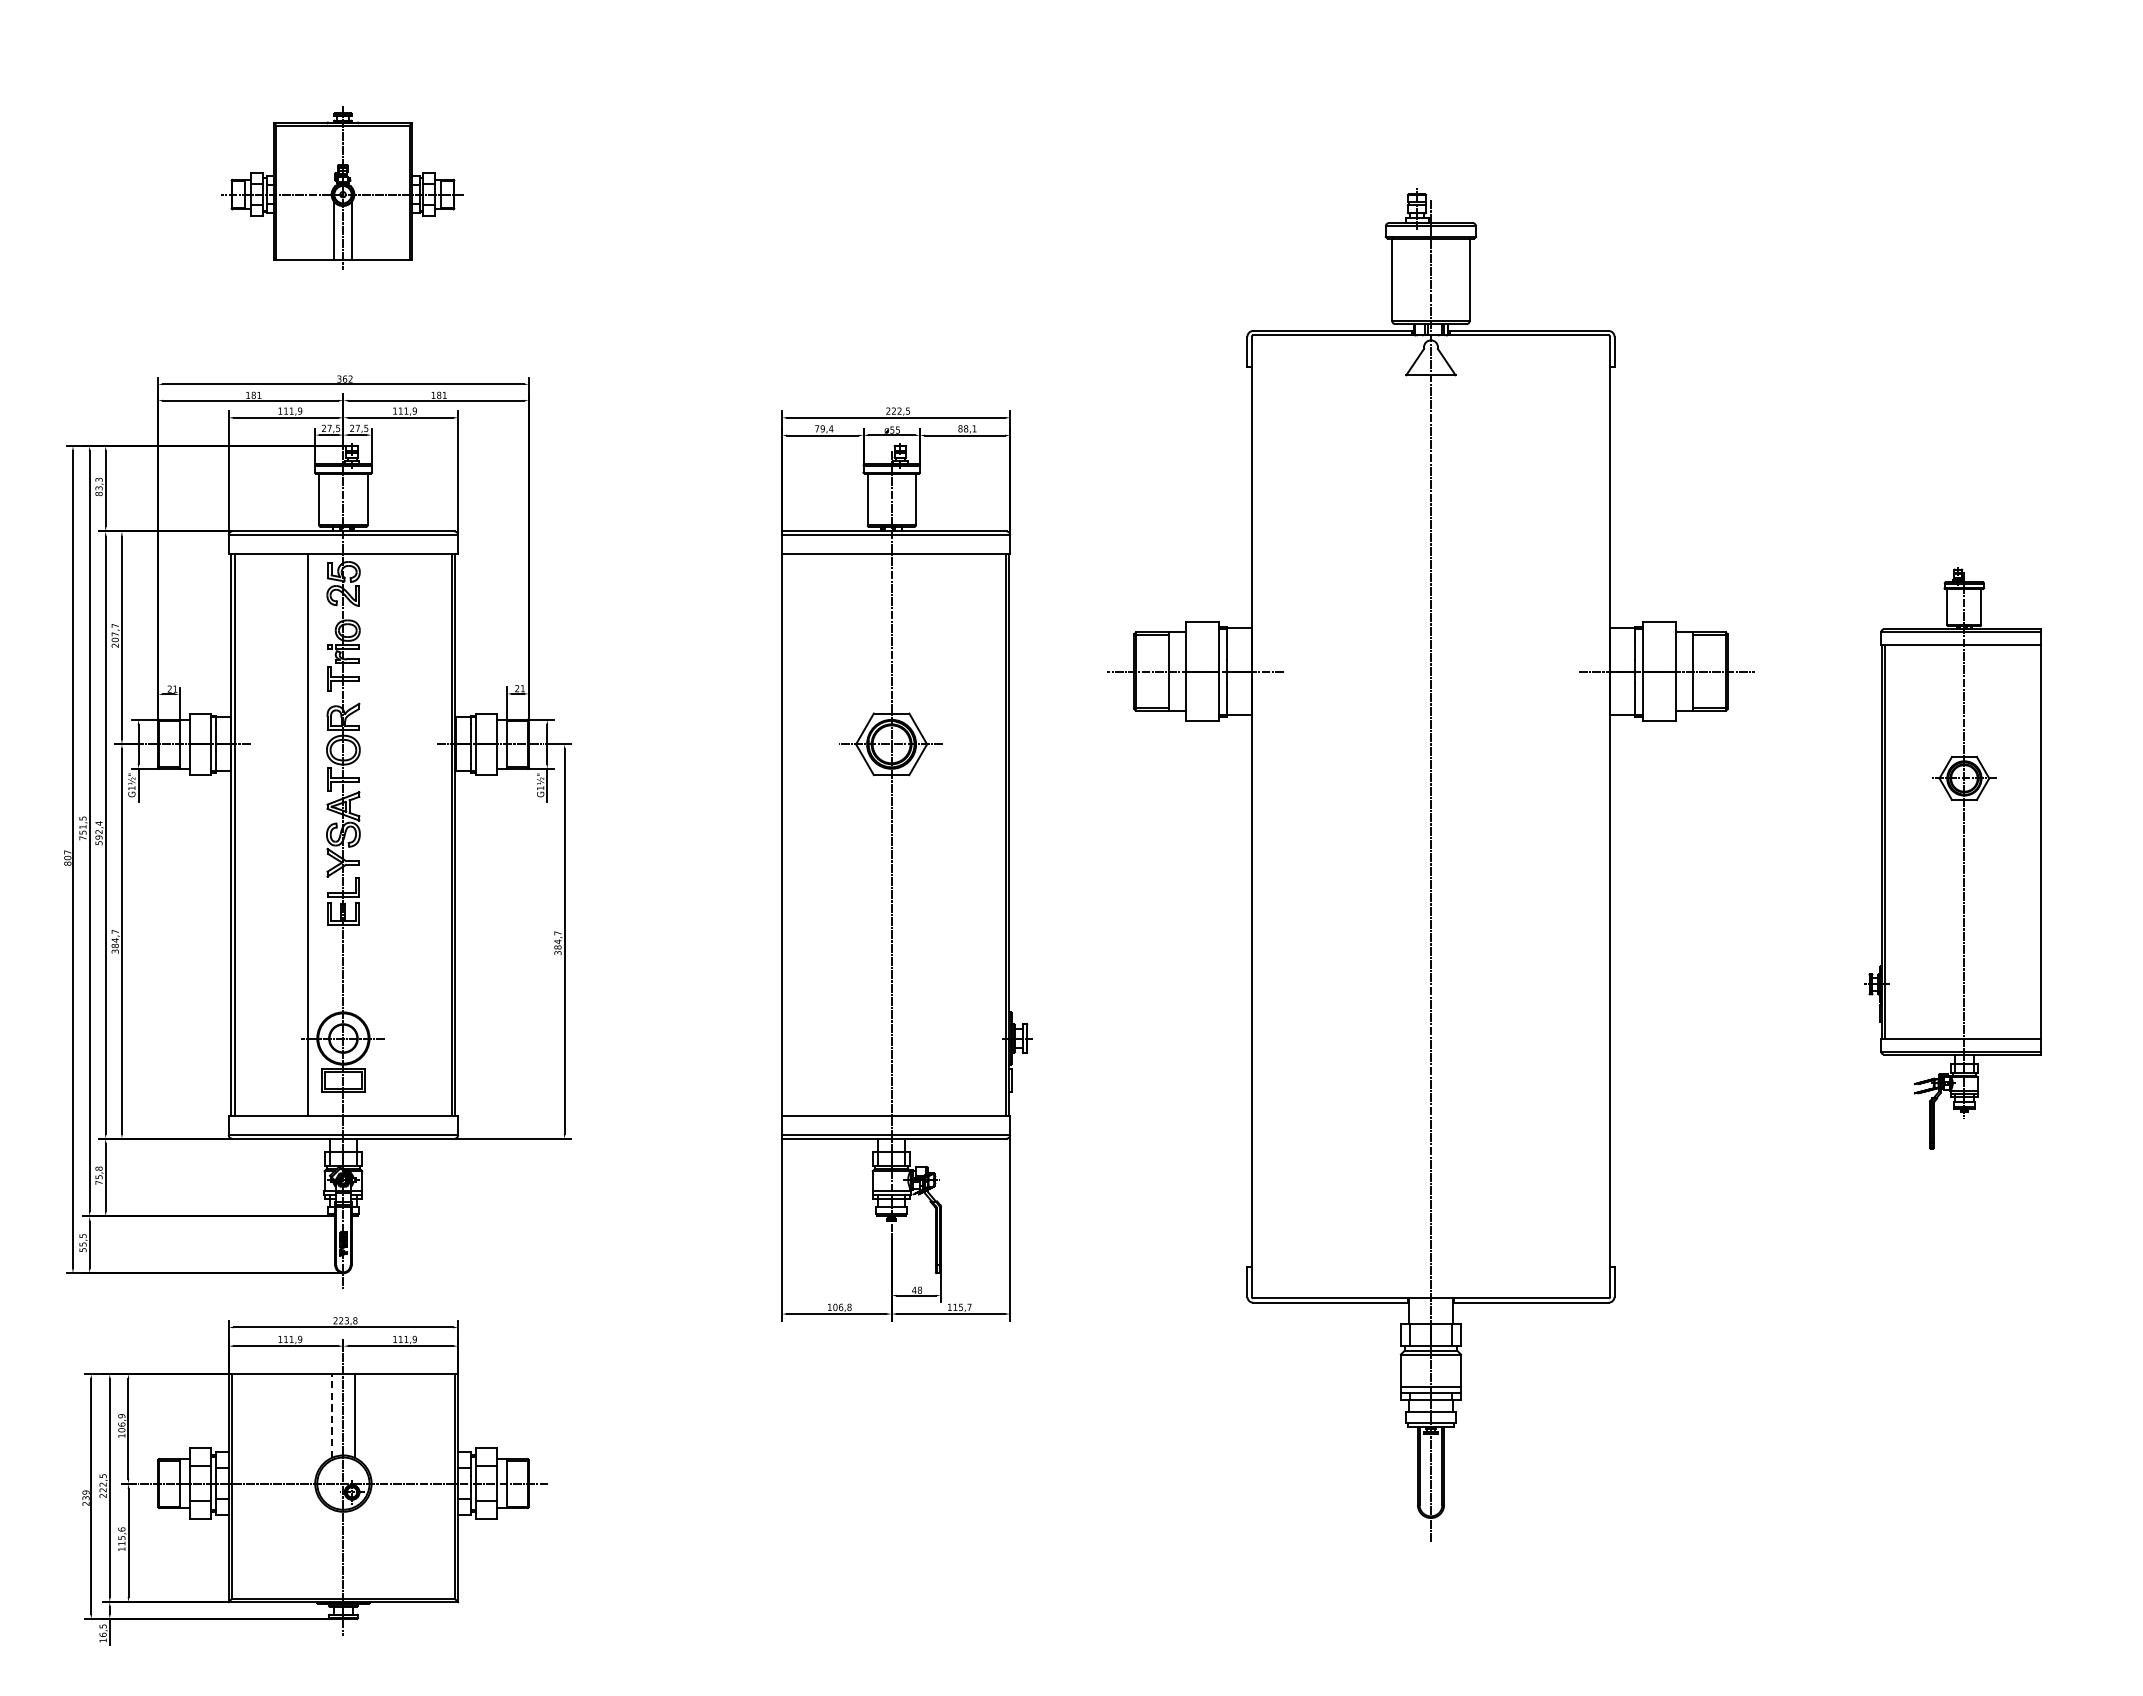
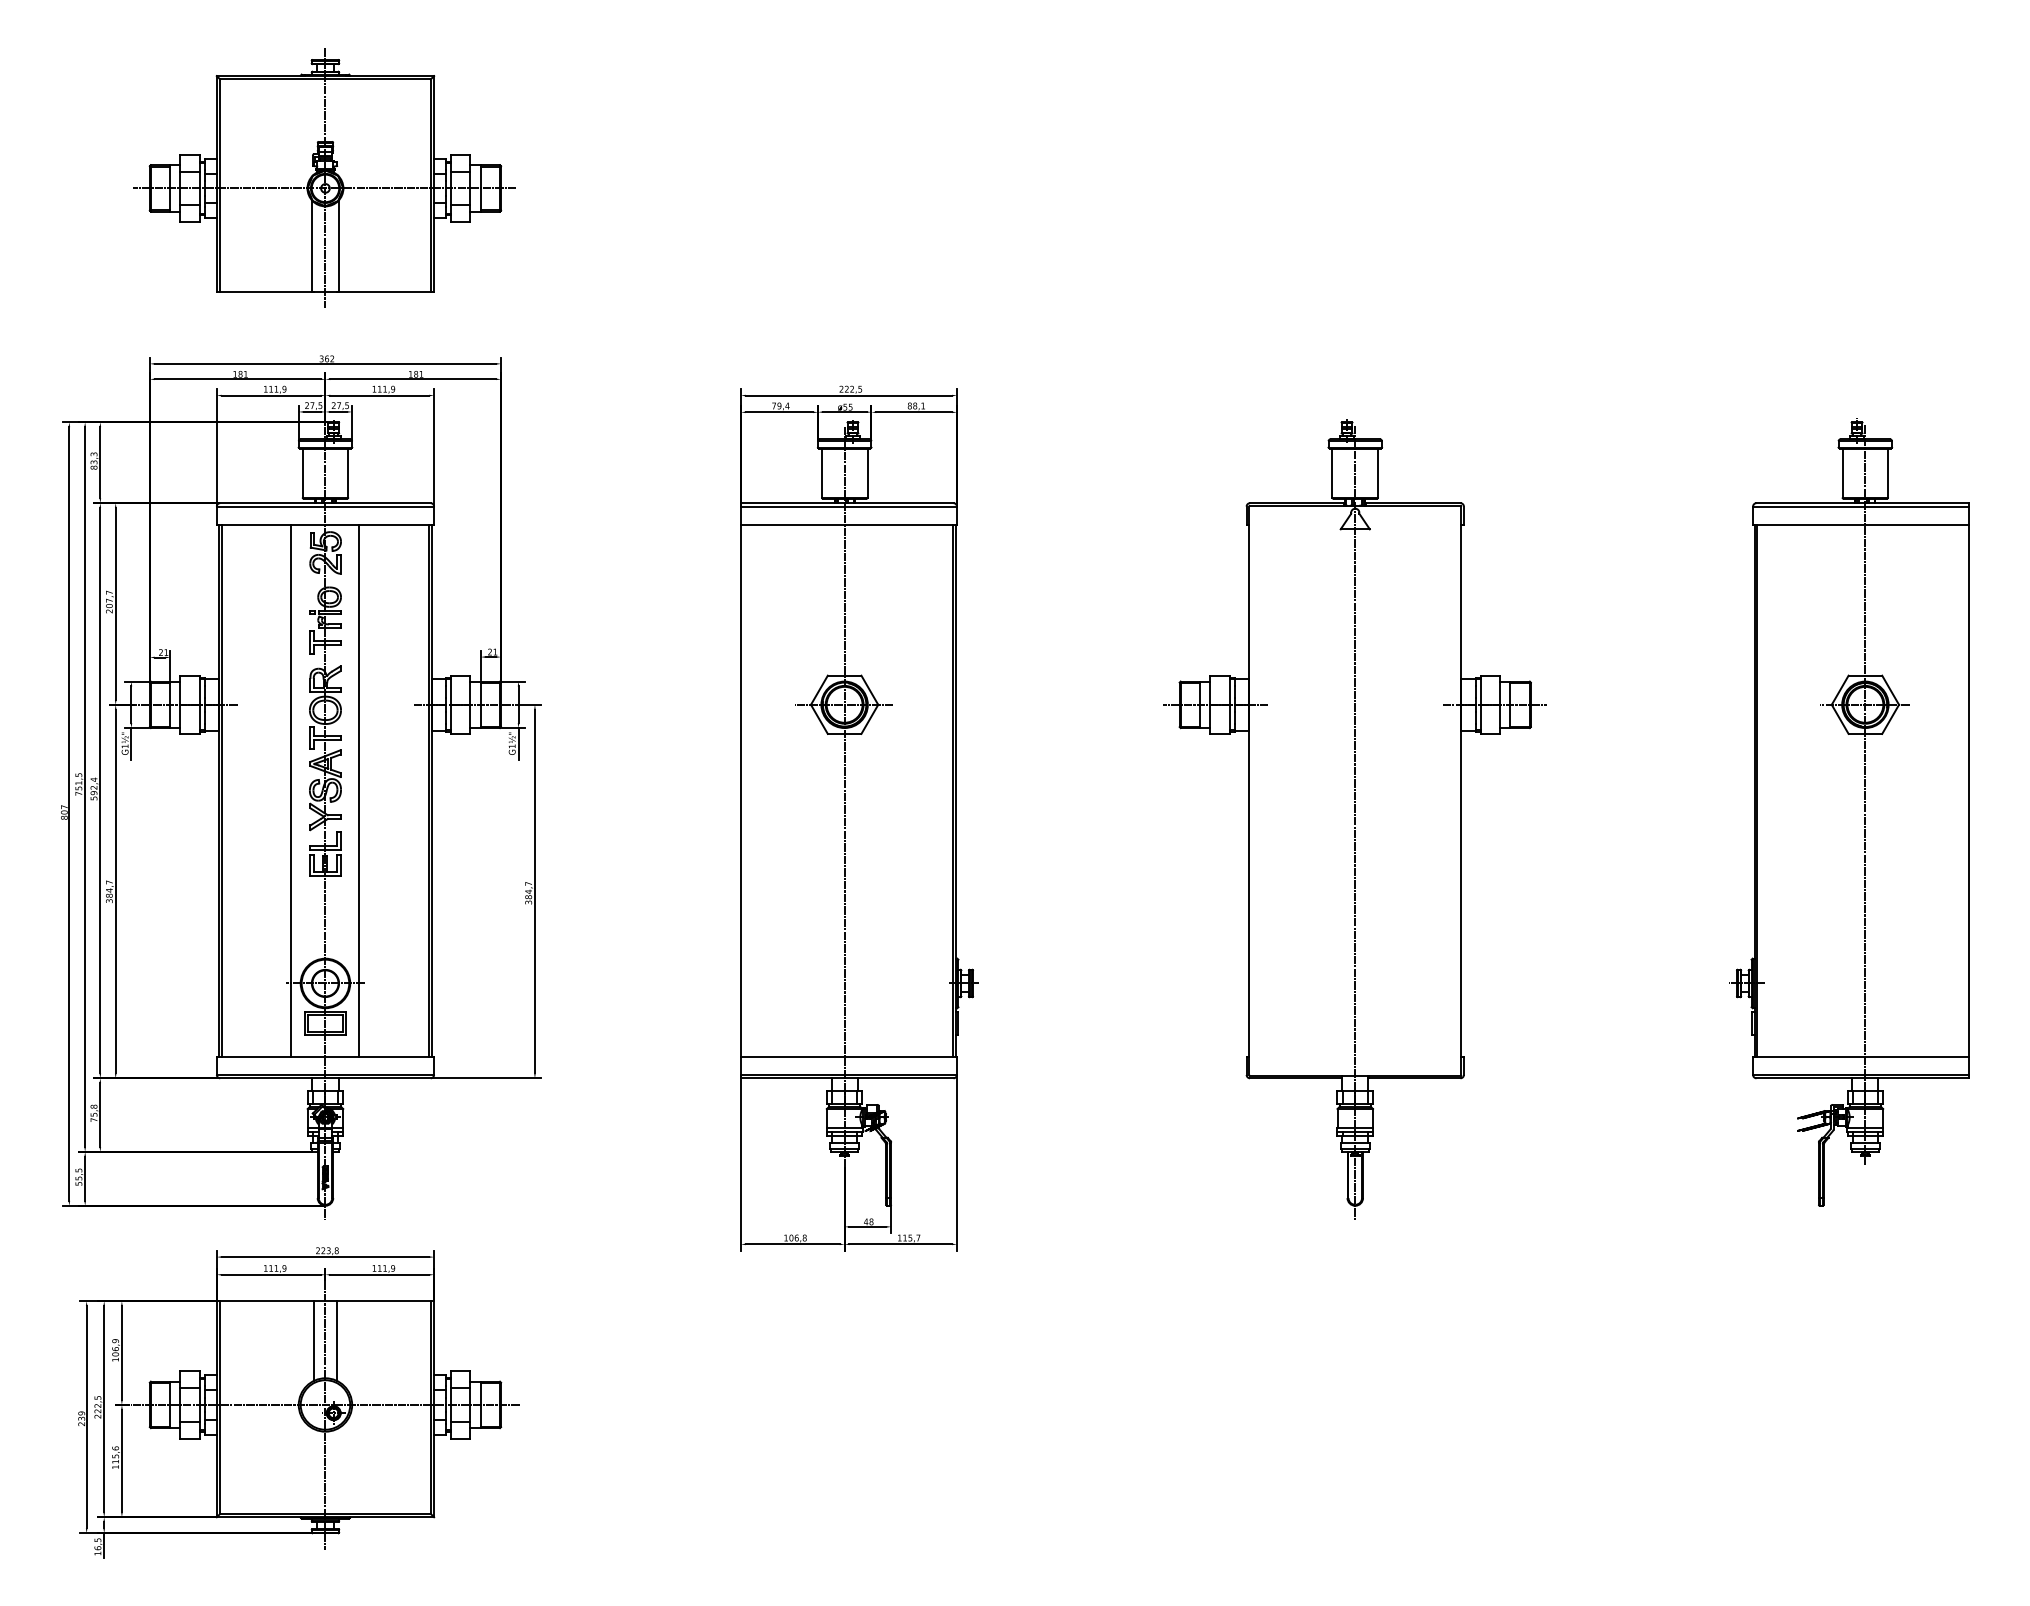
part: (342, 187) -> (324, 177), size x1.67
line: (379, 834) -> (359, 790), added
part: (1952, 858) -> (1849, 812), size x1.43
part: (1429, 865) -> (1354, 819), size x0.62
line: (331, 1415) -> (314, 1340), dashed -> solid

